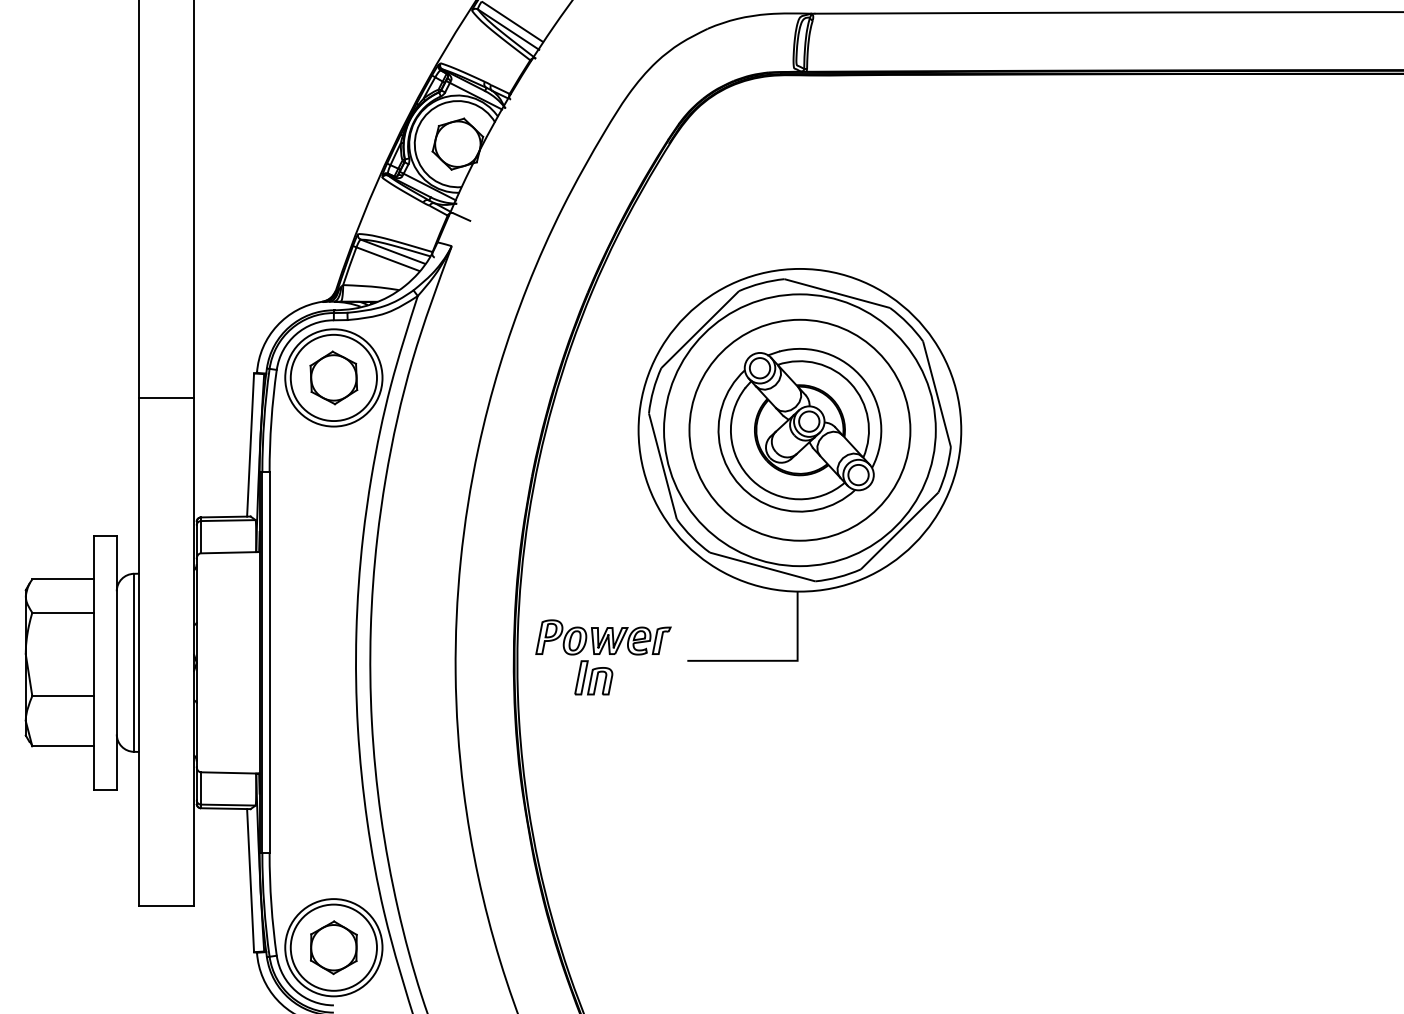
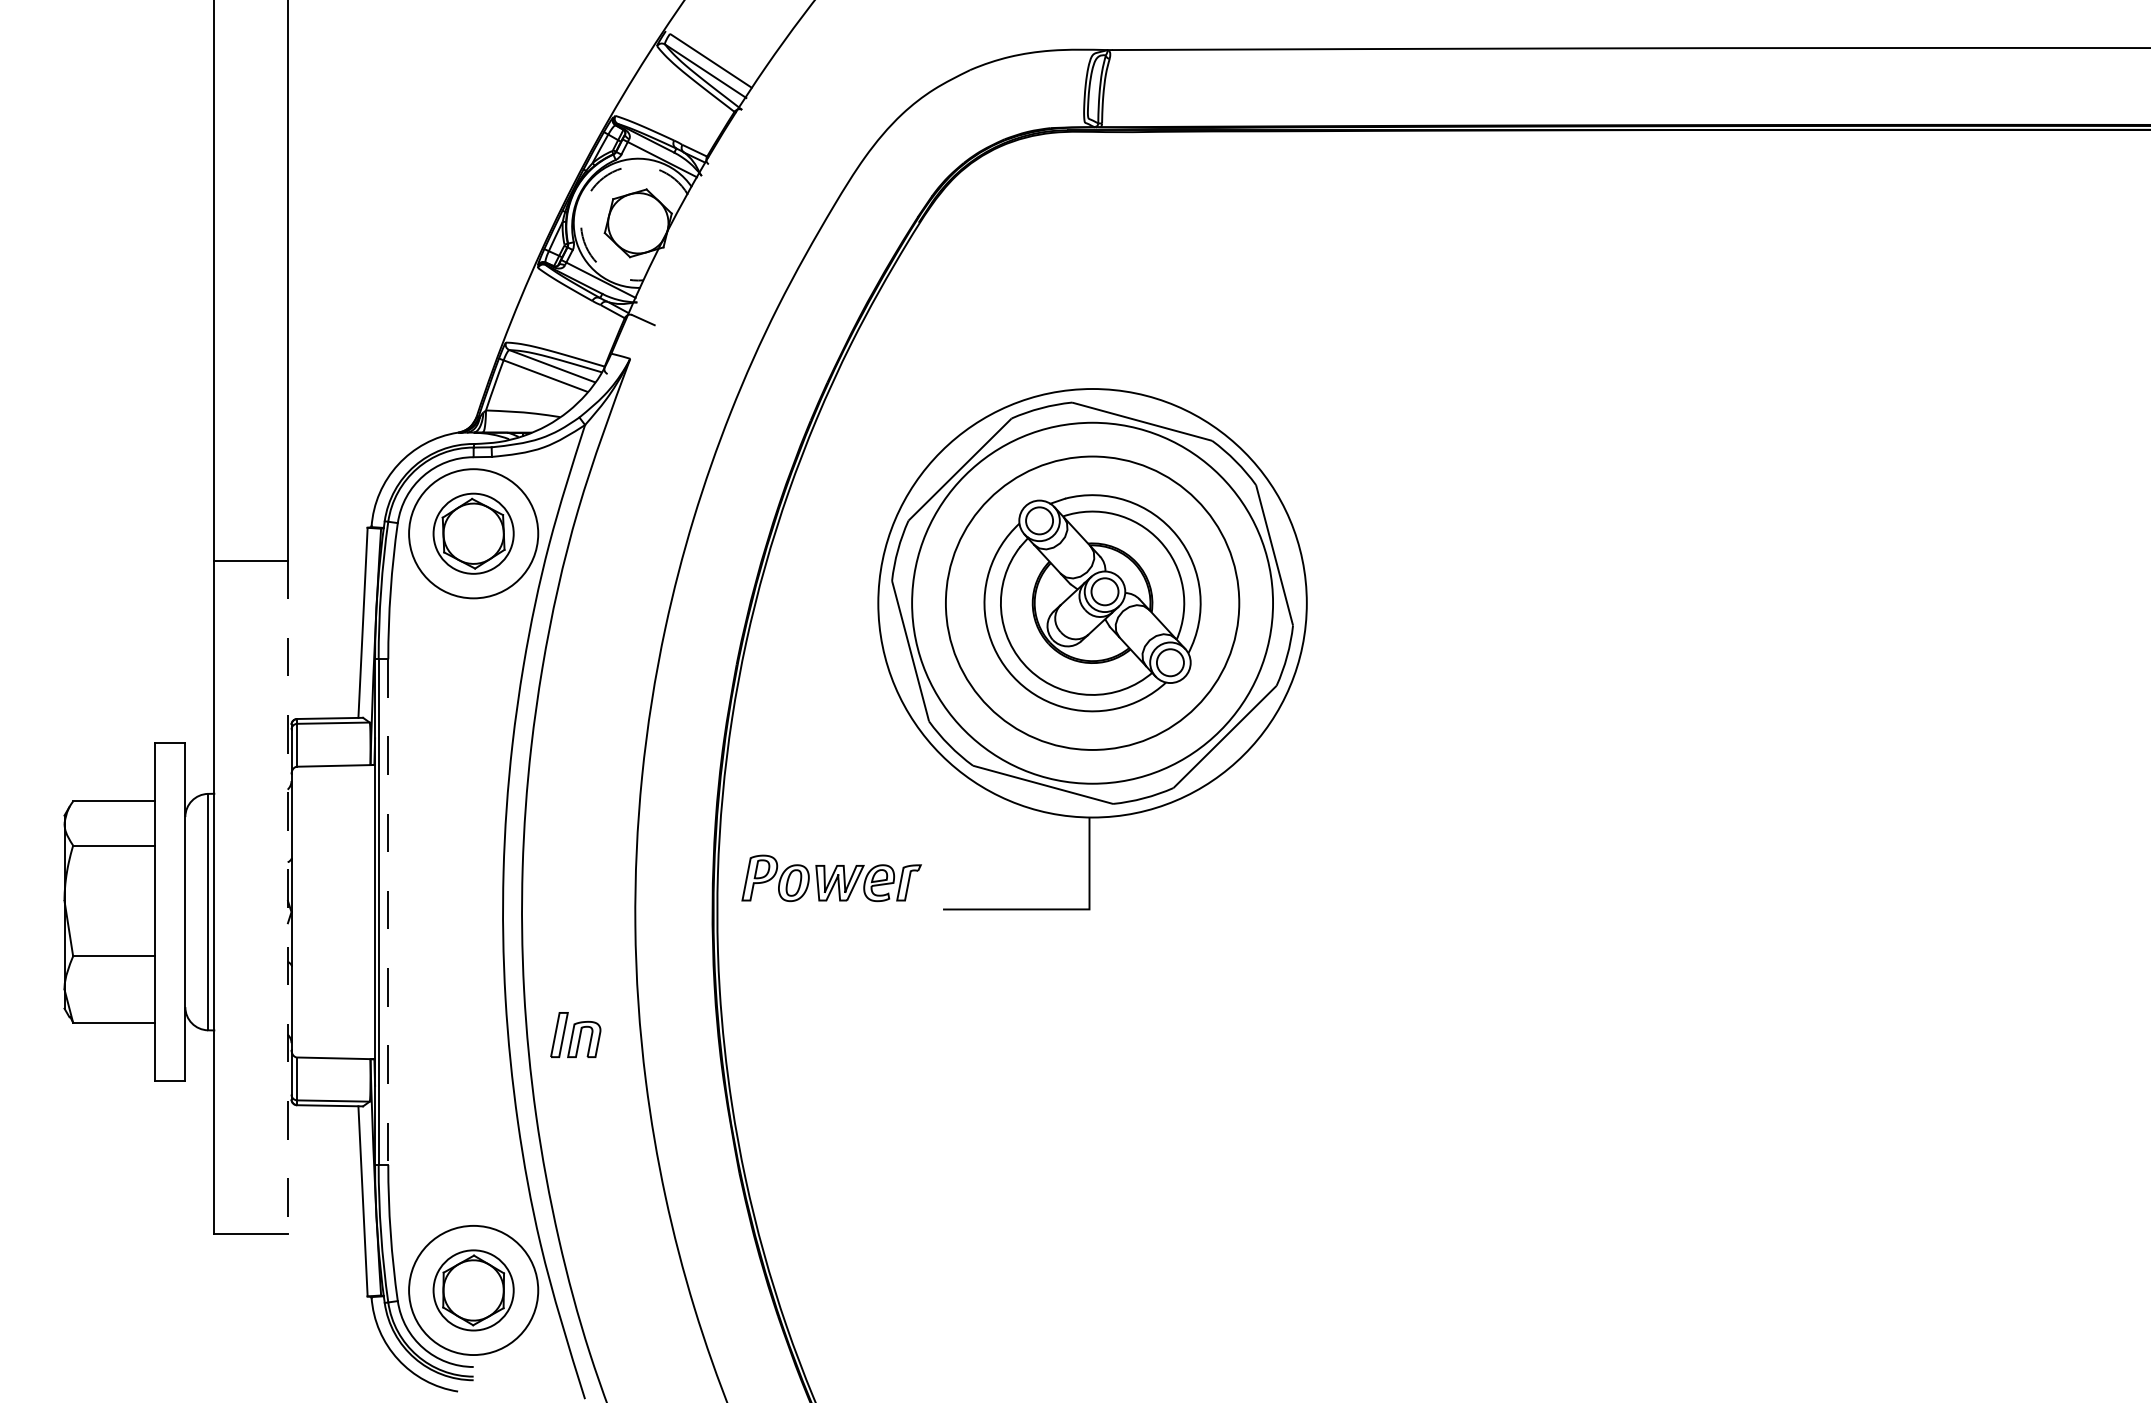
arc: (419, 123) -> (587, 196), solid -> dashed
circle: (333, 377) -> (473, 533), size x0.7
line: (193, 651) -> (287, 897), solid -> dashed
line: (269, 663) -> (388, 912), solid -> dashed
part: (593, 677) -> (575, 1034), moved
circle: (333, 947) -> (473, 1290), size x0.7

